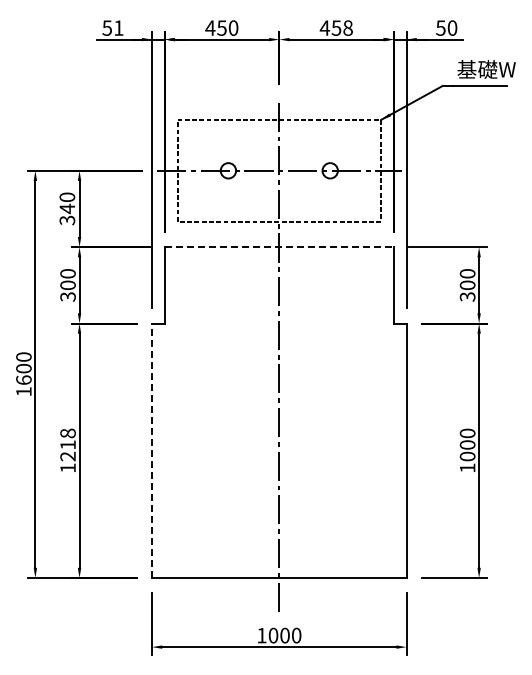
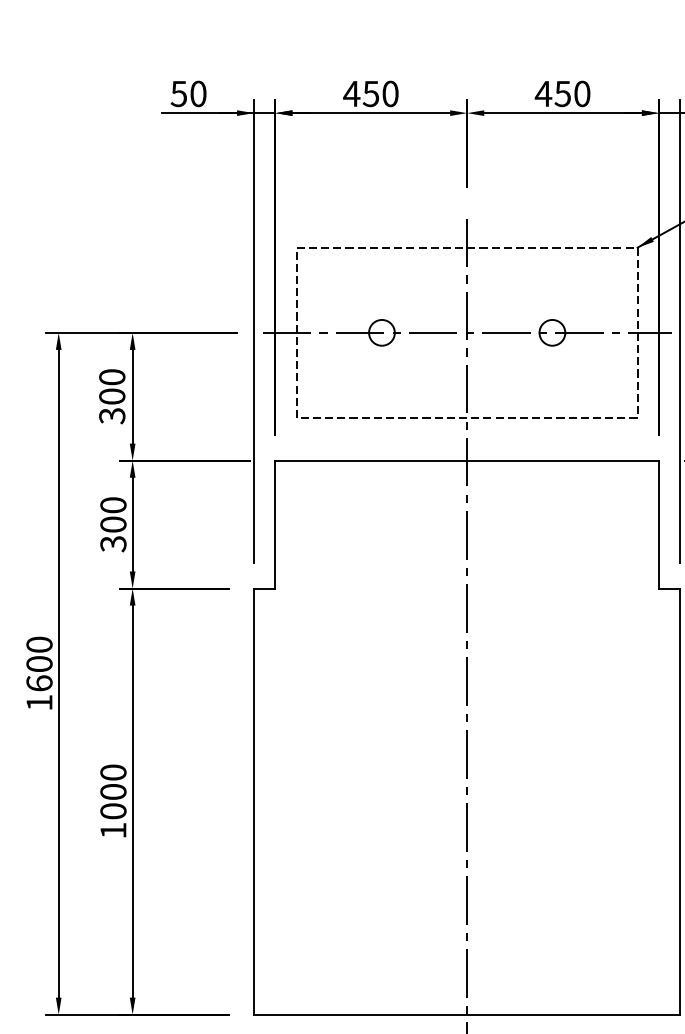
text: (118, 27) -> (197, 92), 51 -> 50
text: (347, 27) -> (581, 92), 458 -> 450
text: (67, 208) -> (112, 395), 340 -> 300
line: (279, 247) -> (467, 461), dashed -> solid
text: (67, 444) -> (112, 791), 1218 -> 1000
line: (152, 450) -> (254, 801), dashed -> solid

